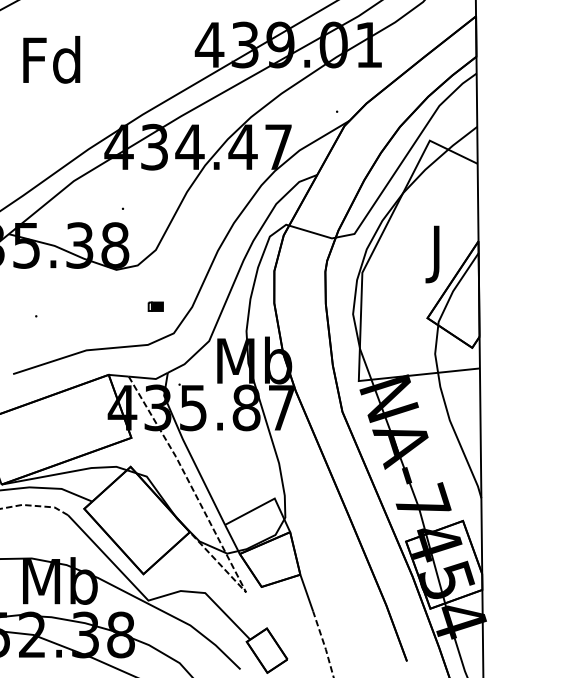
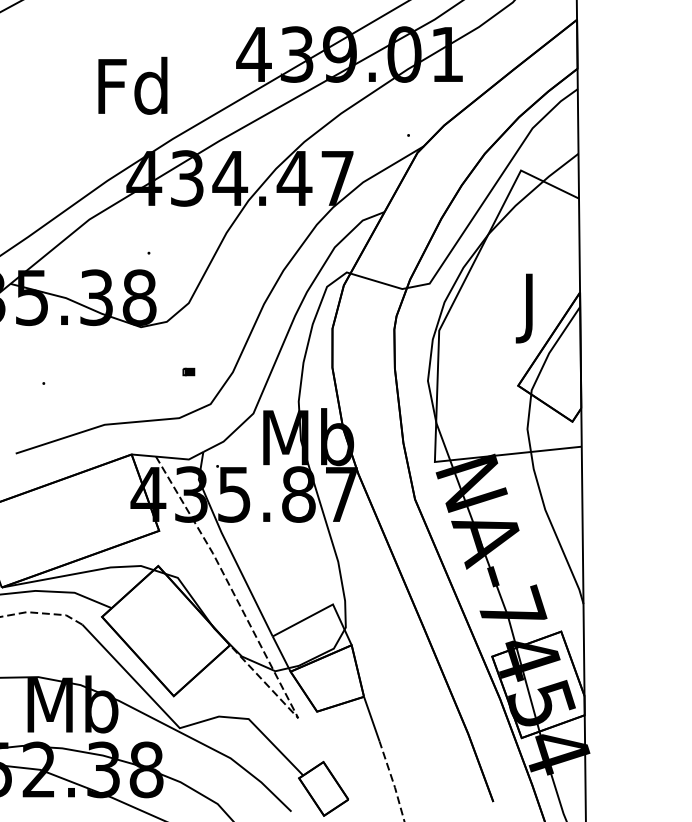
text: (51, 59) -> (132, 85), moved
part: (155, 306) -> (188, 371), size x0.62

